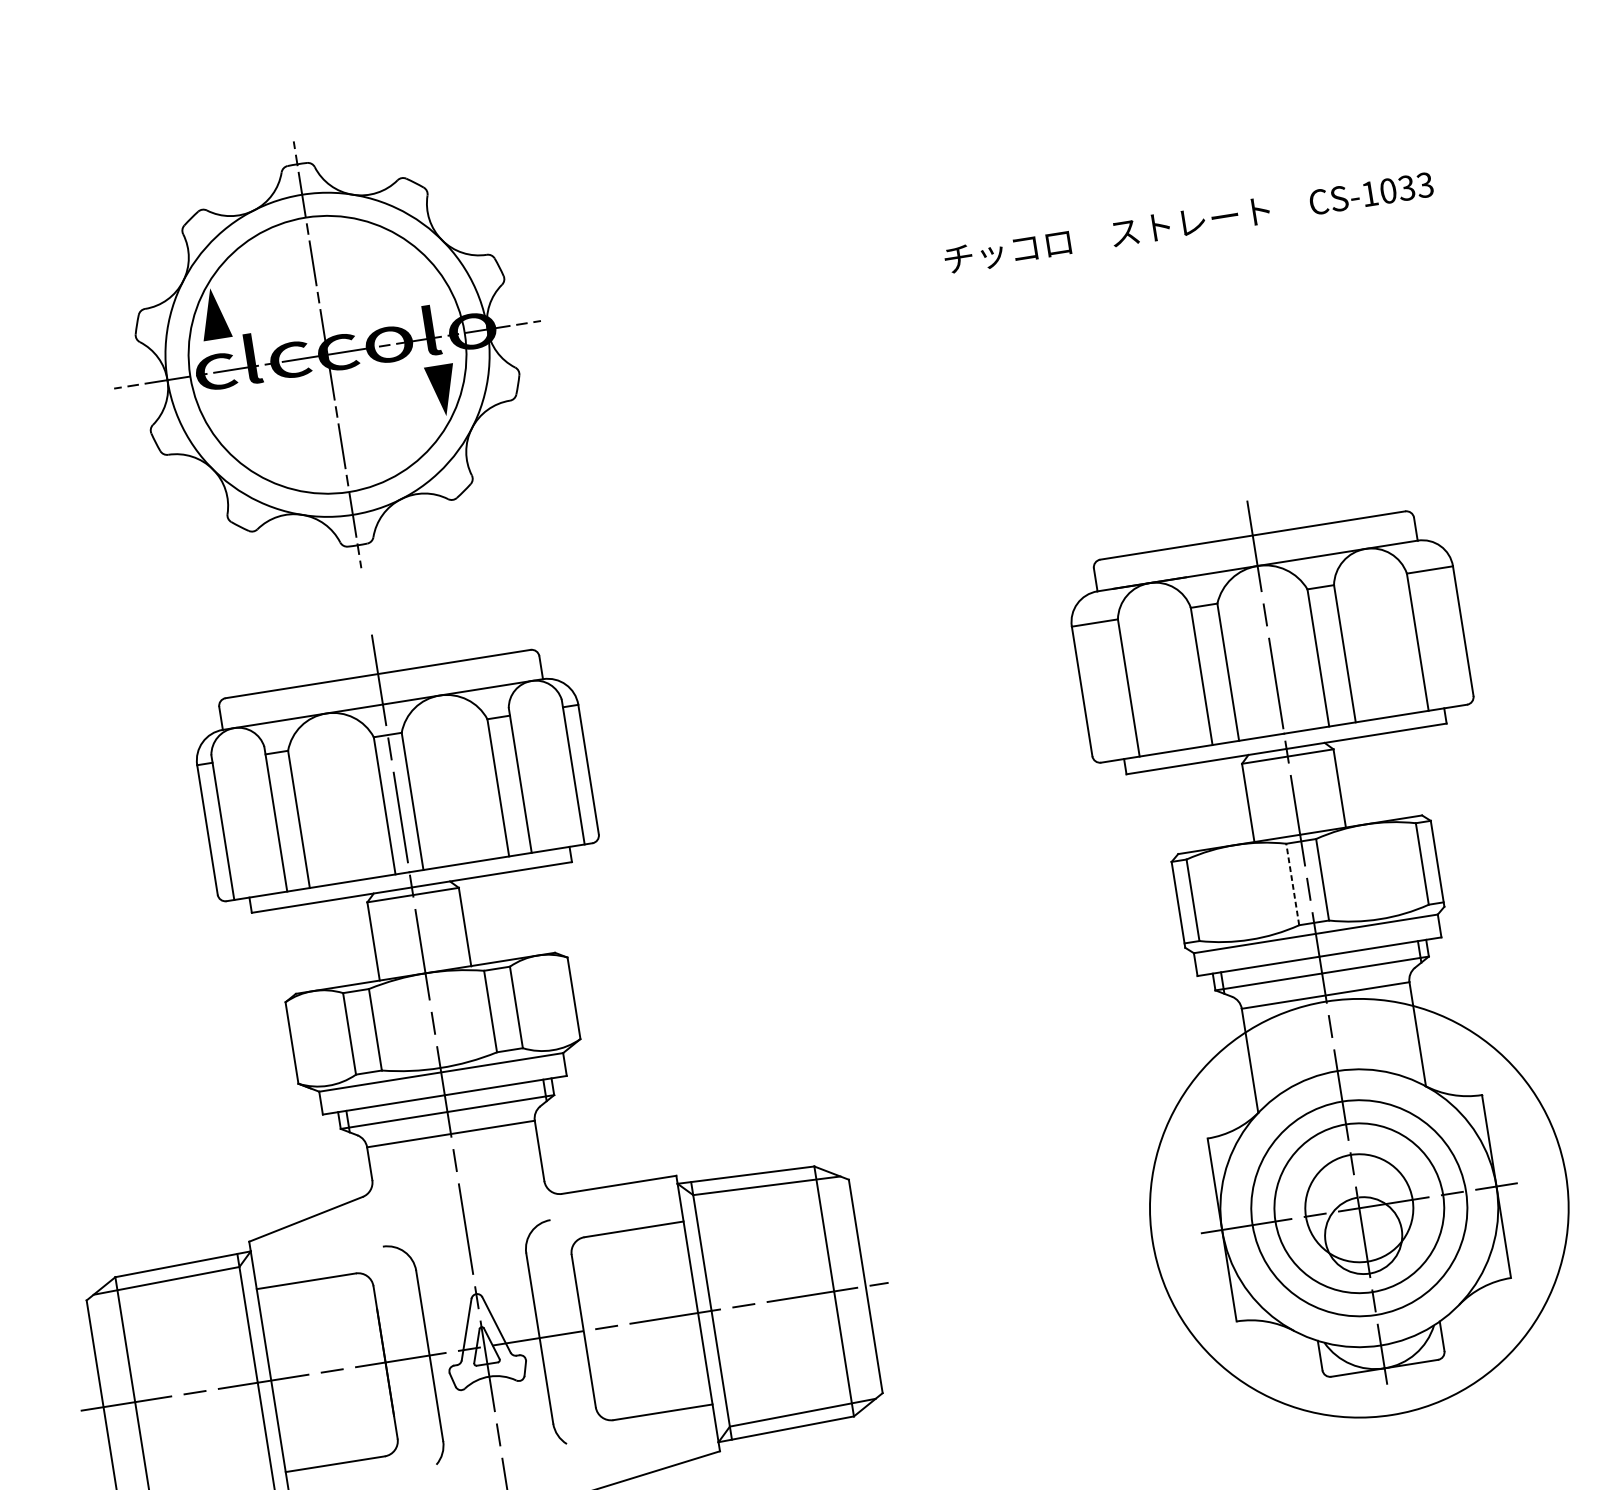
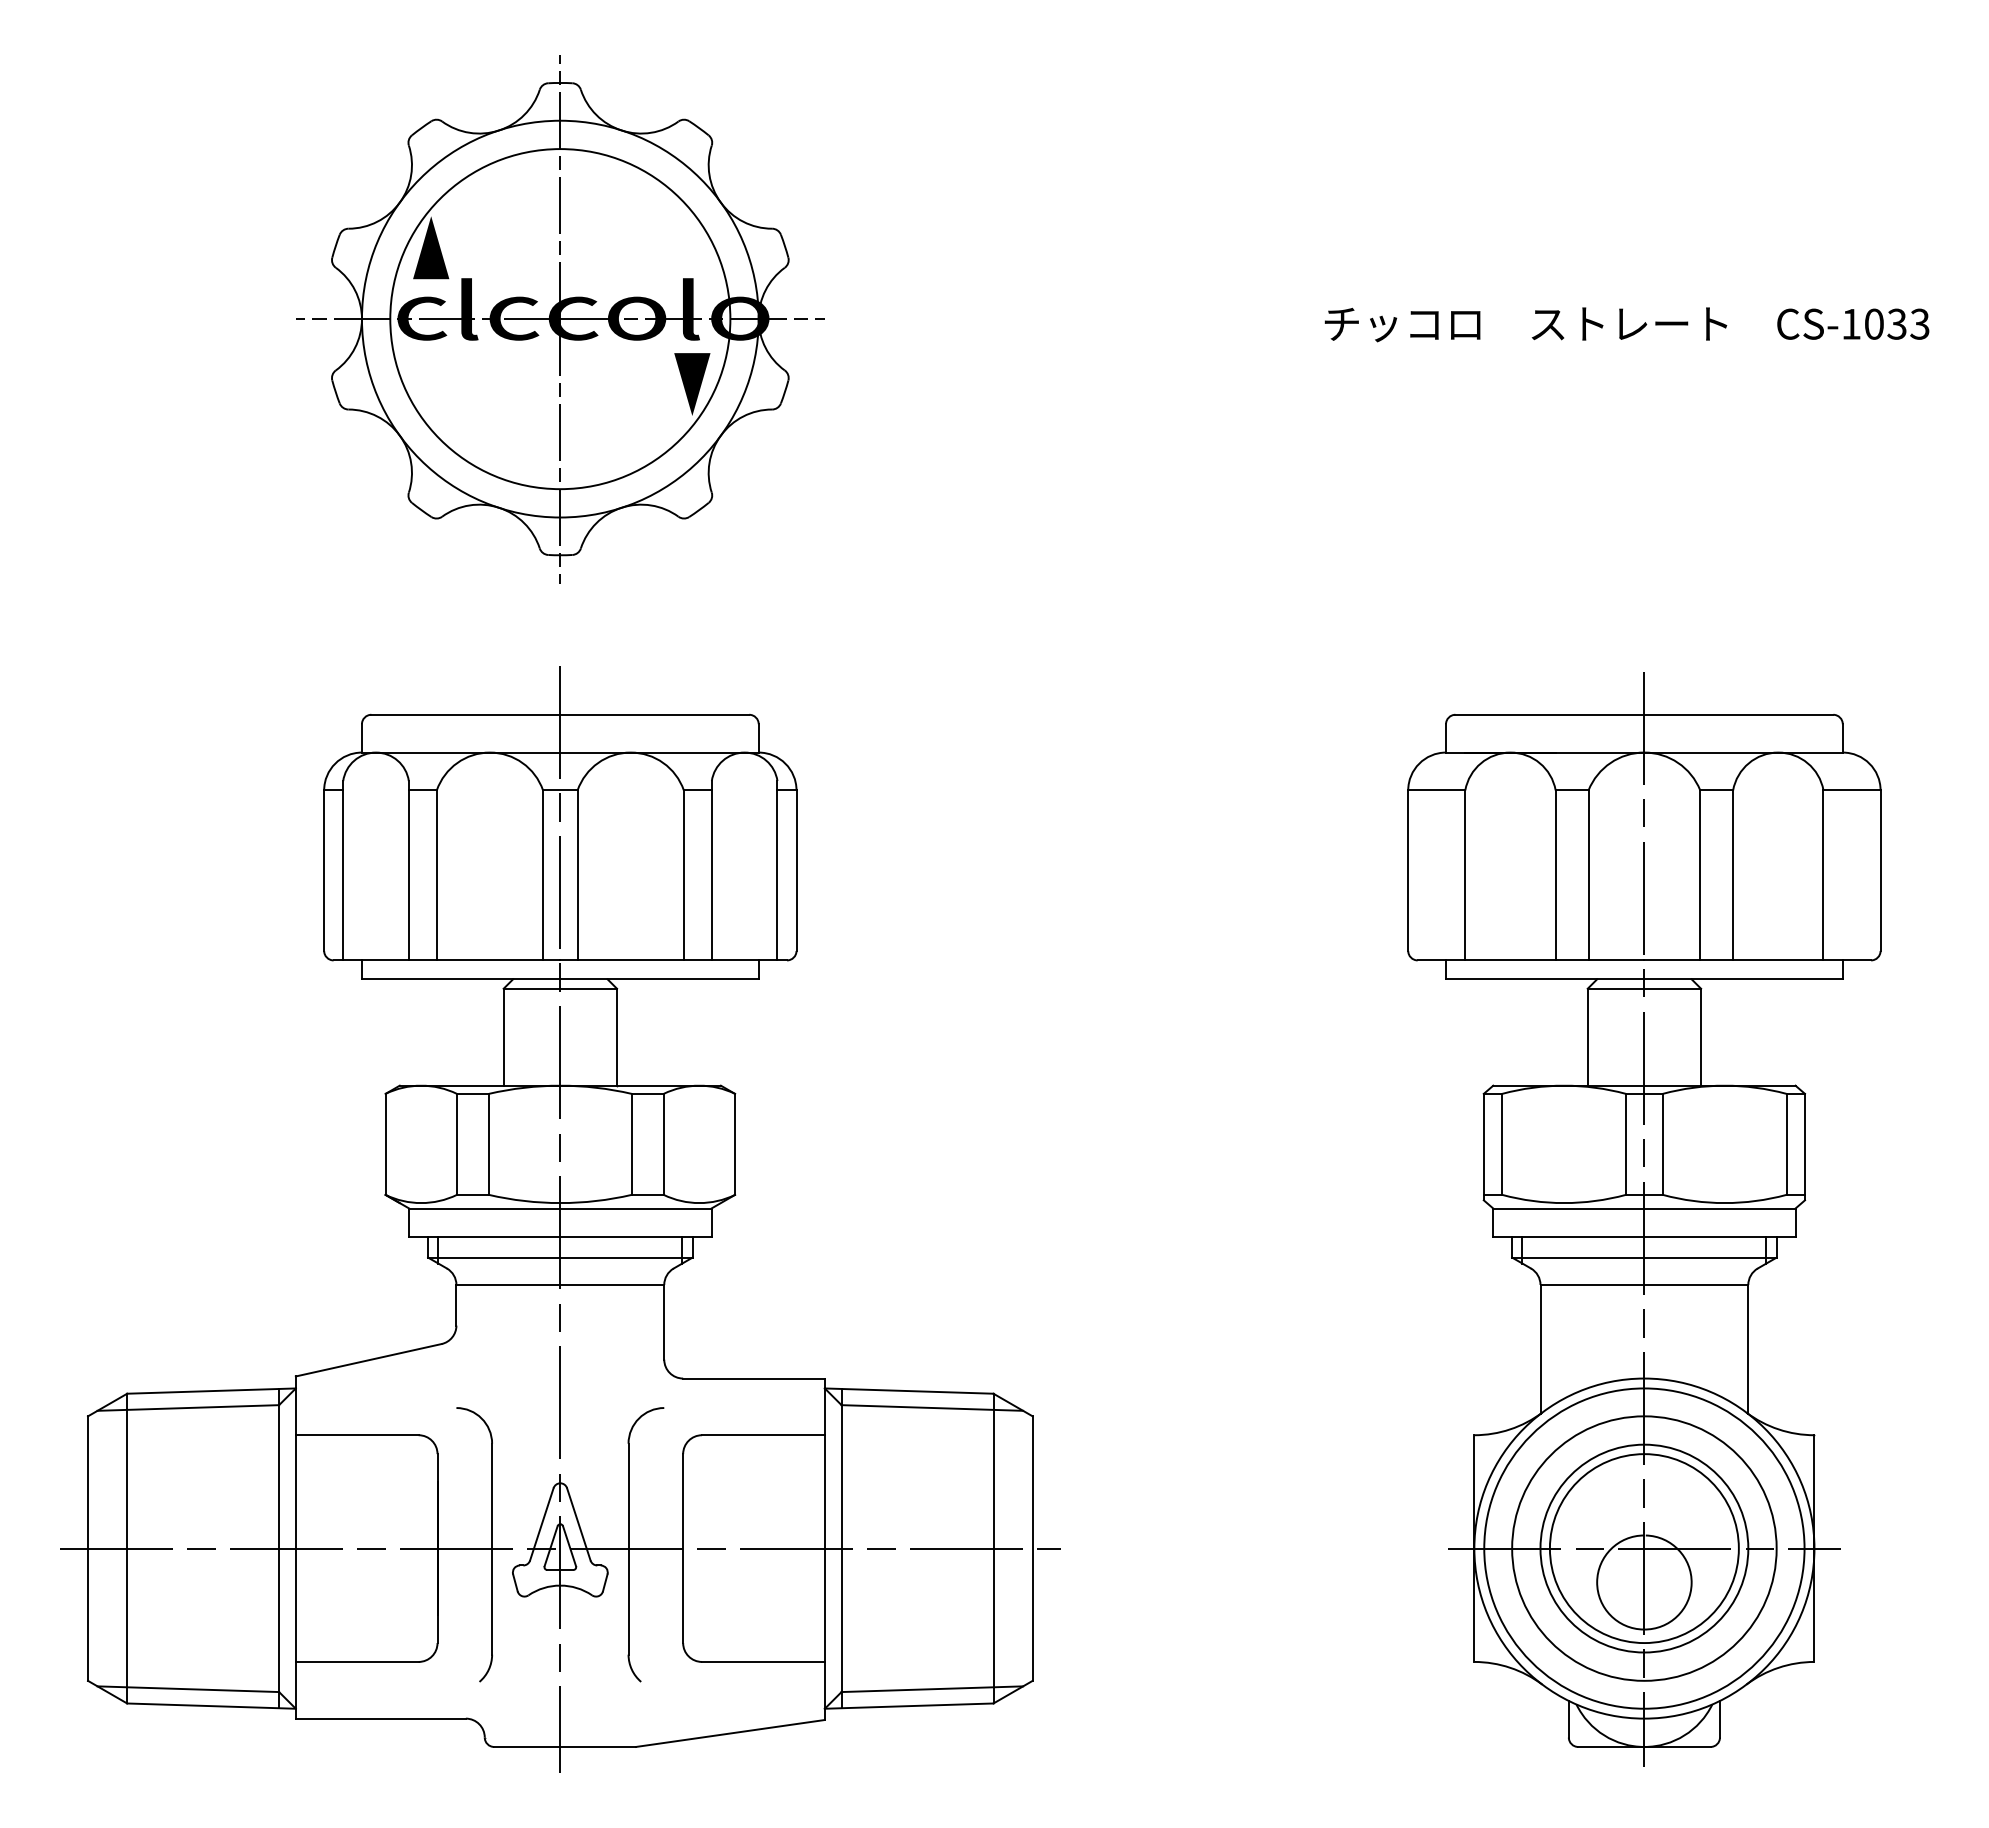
line: (1292, 884) -> (1625, 1144), dashed -> solid
circle: (1358, 1208) -> (1643, 1548), size x1.43
circle: (1359, 1208) -> (1644, 1548), size x0.62

